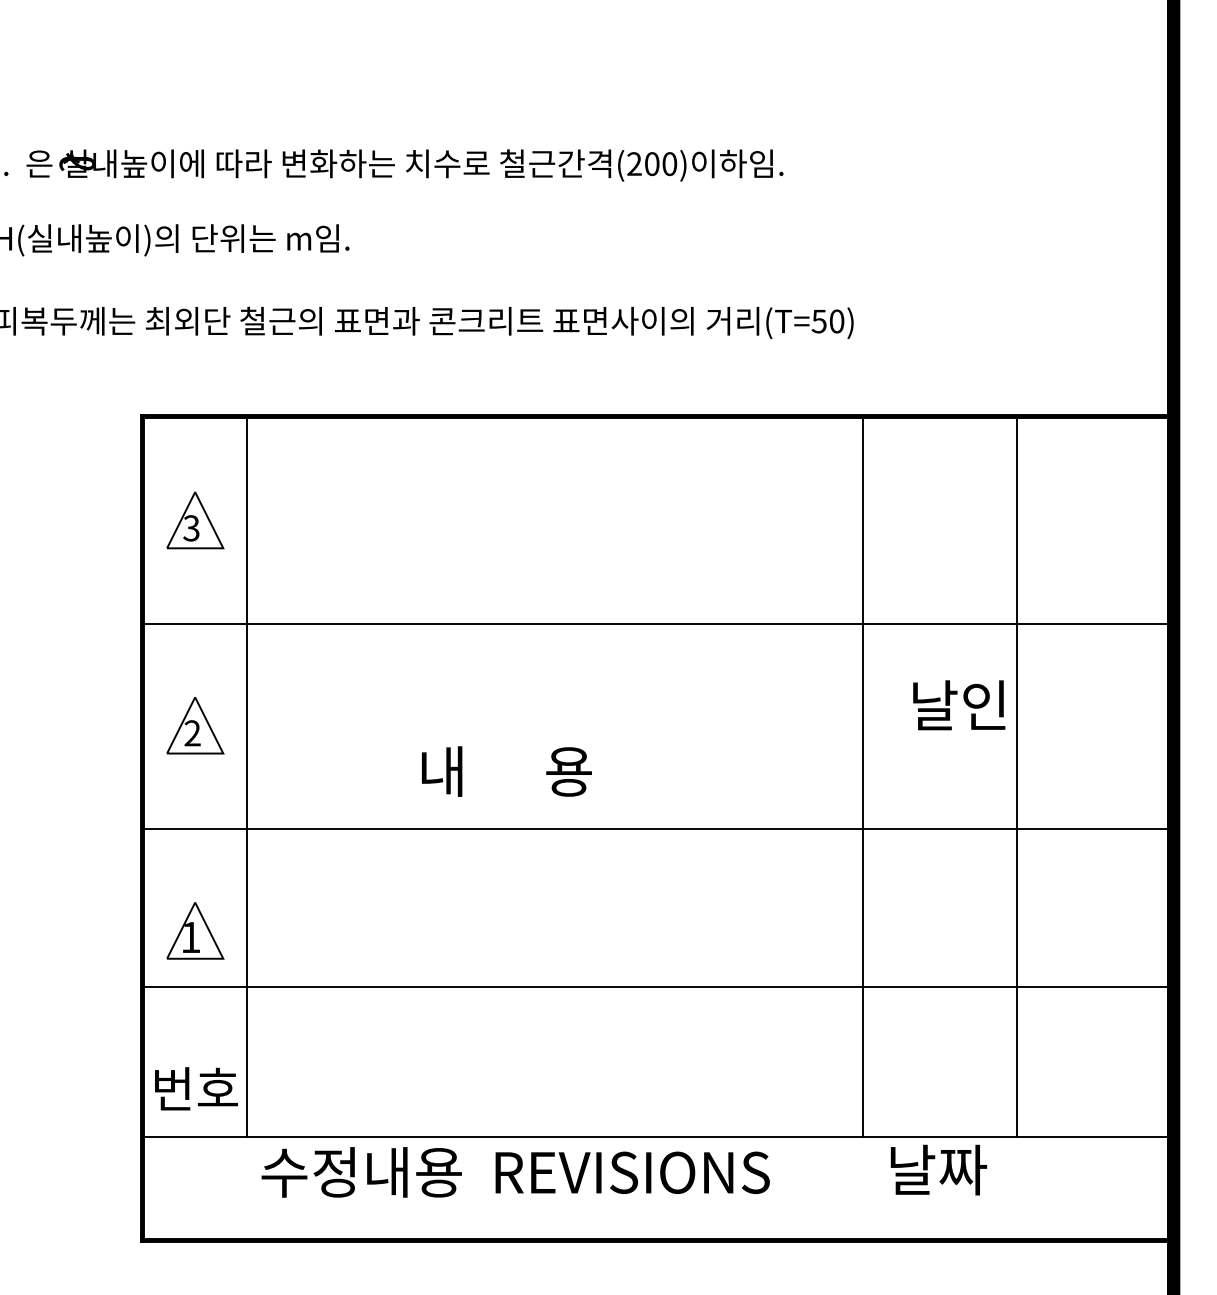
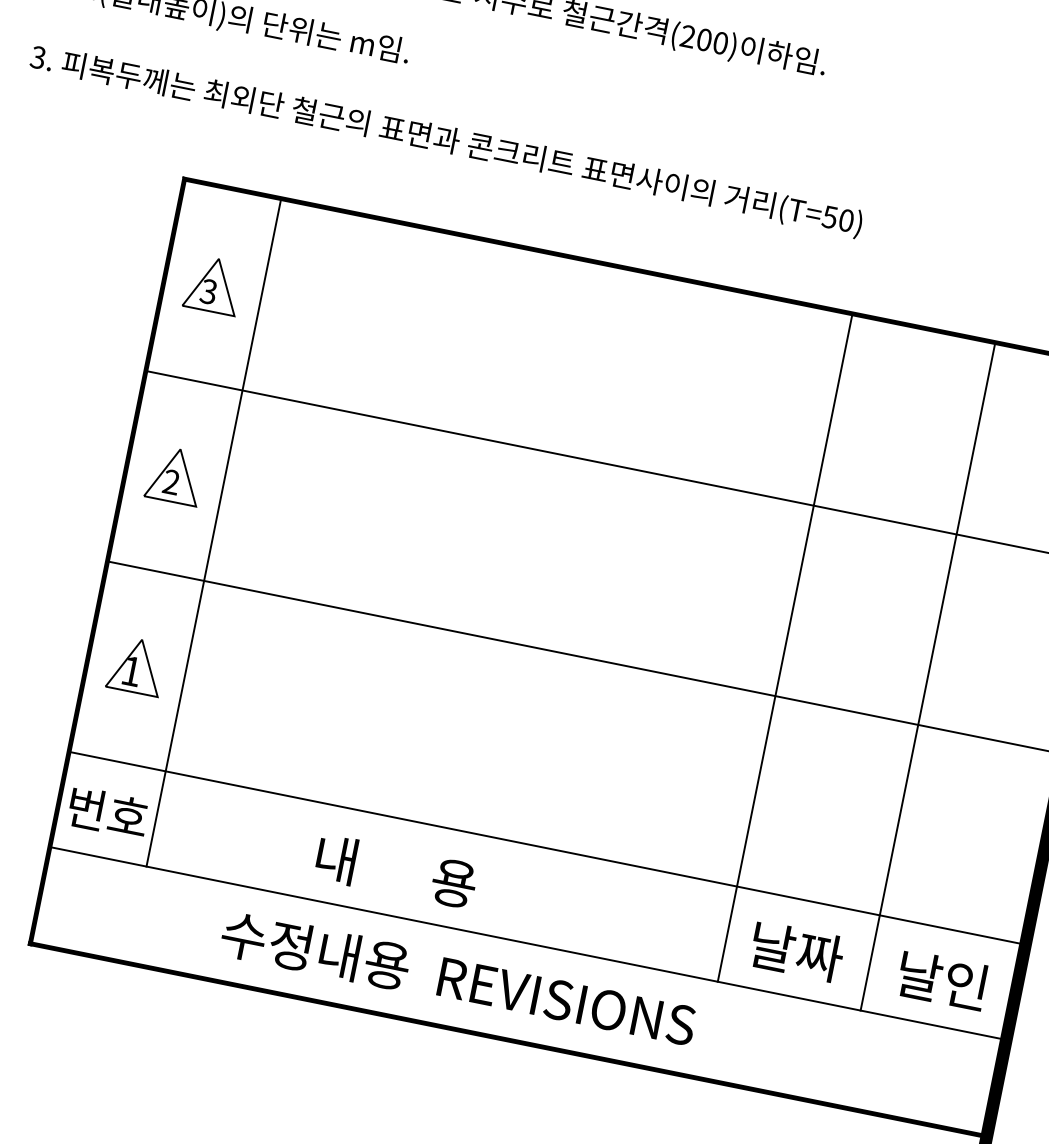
text: (959, 705) -> (942, 980), moved
text: (506, 771) -> (396, 871), moved
line: (657, 986) -> (546, 847), moved
text: (938, 1169) -> (797, 951), moved
text: (515, 1172) -> (458, 979), moved

